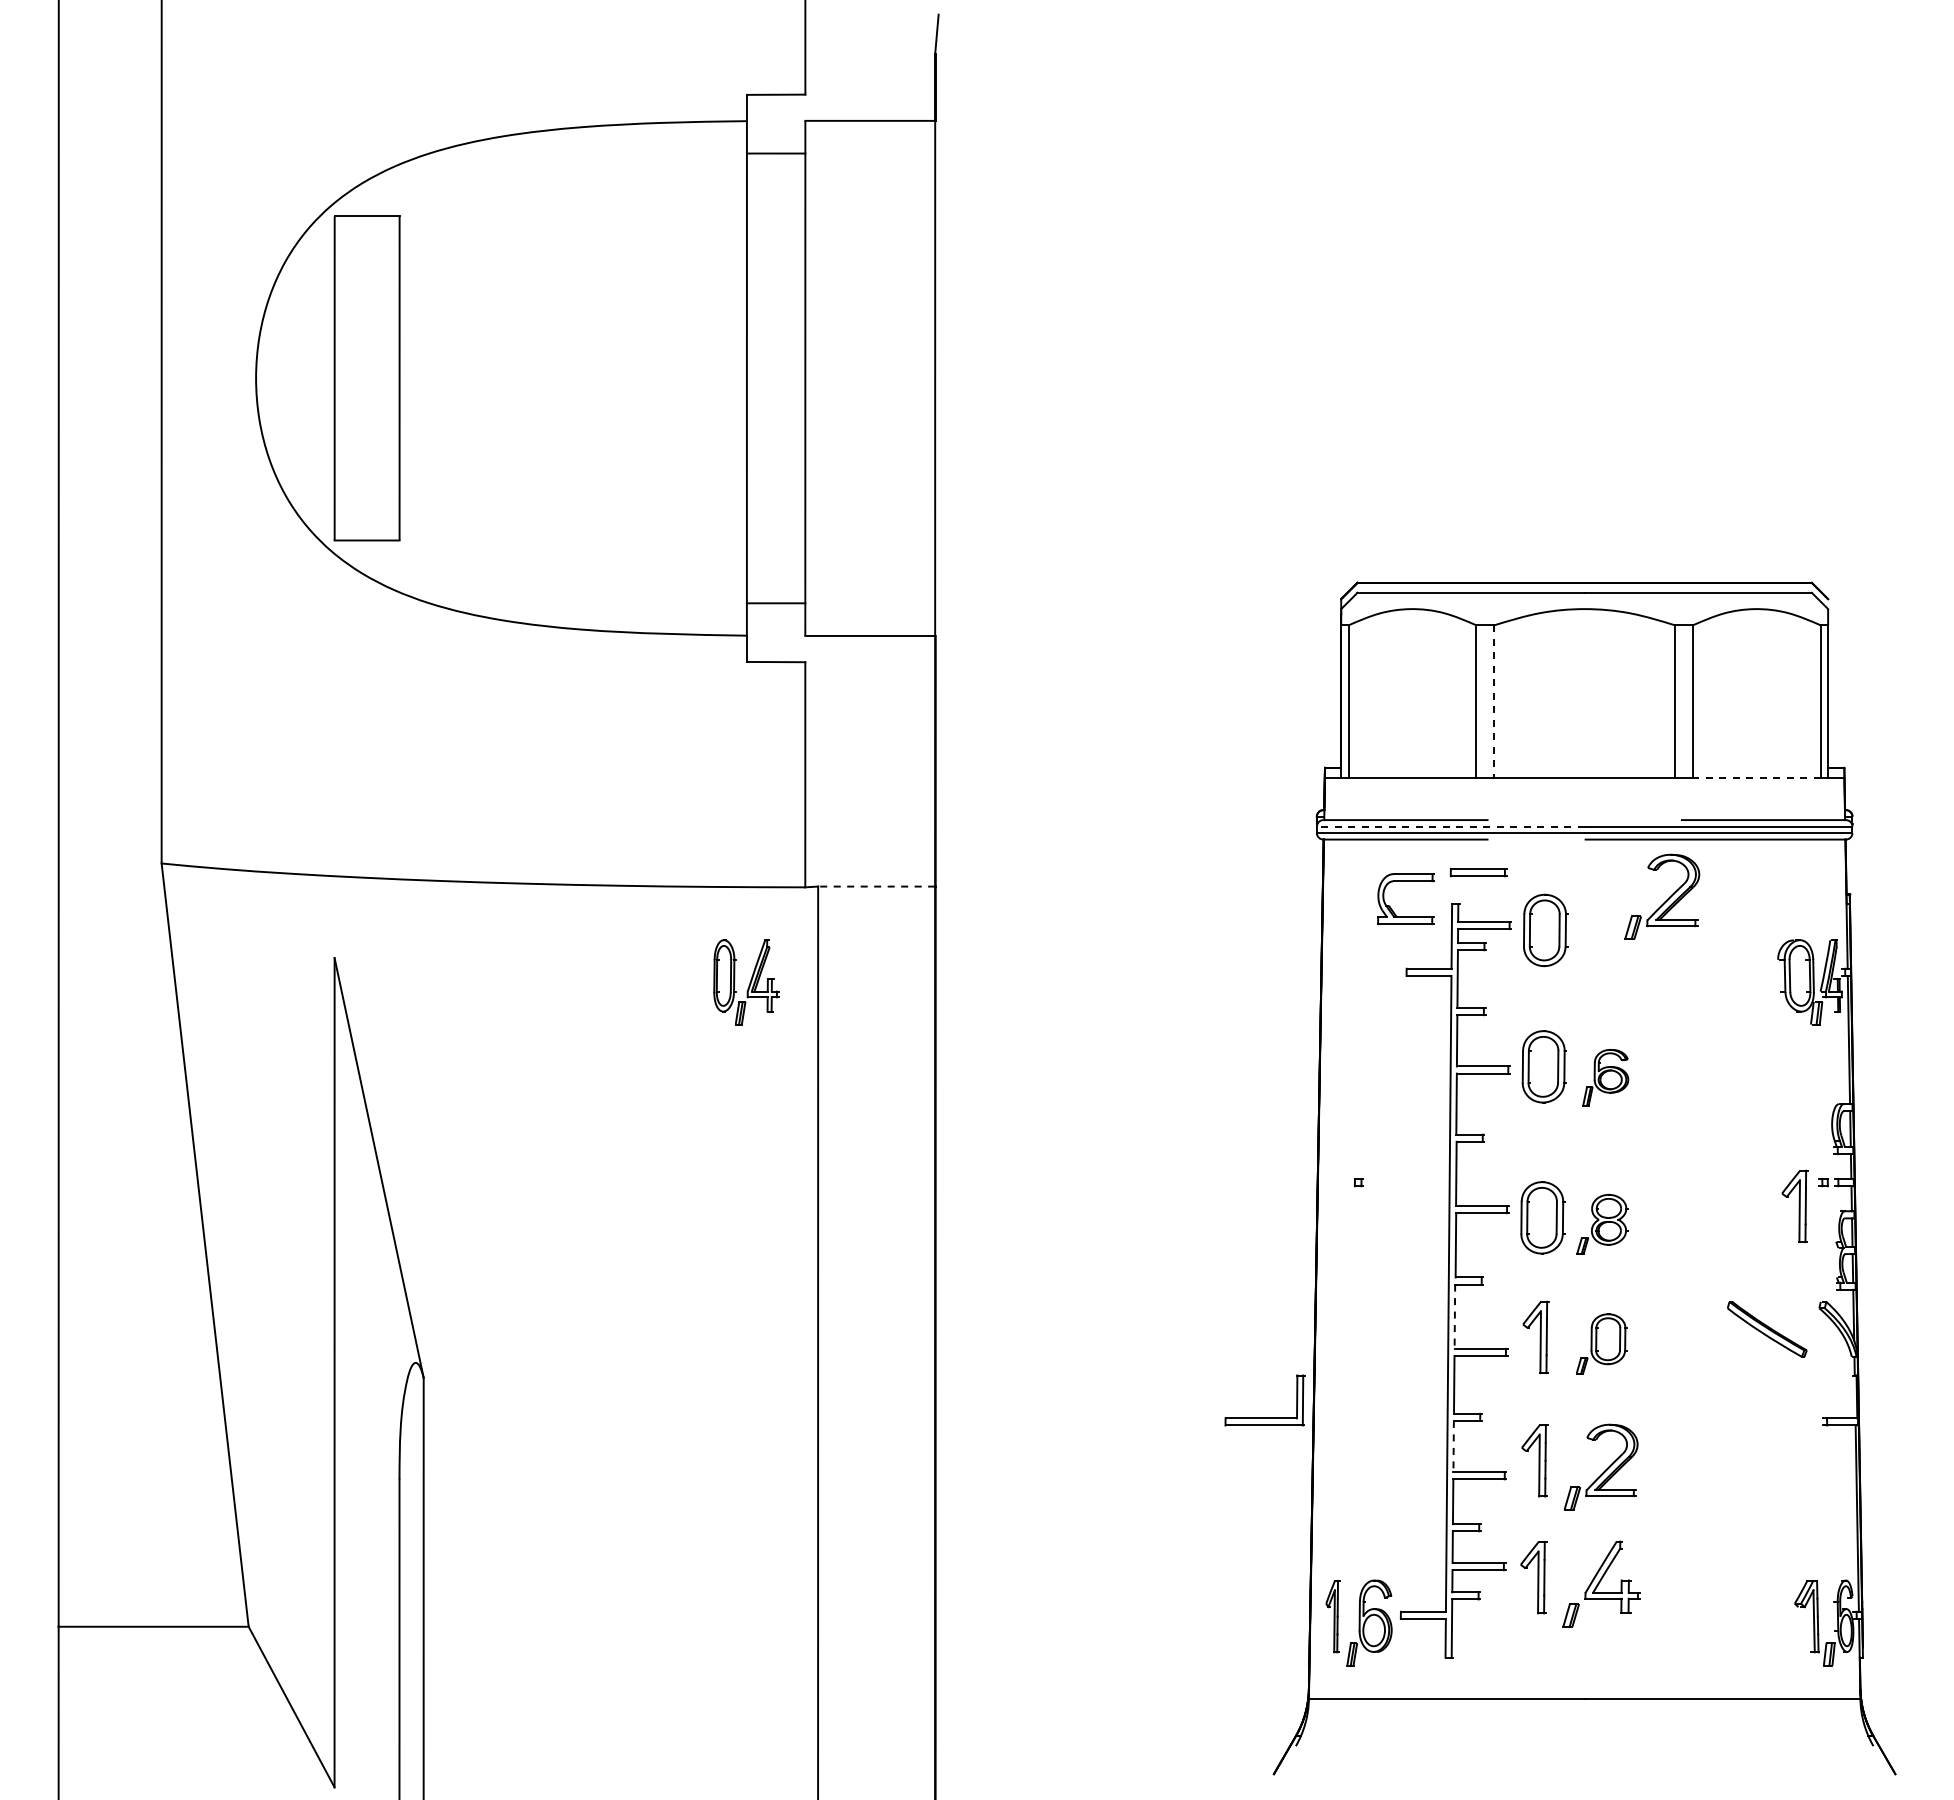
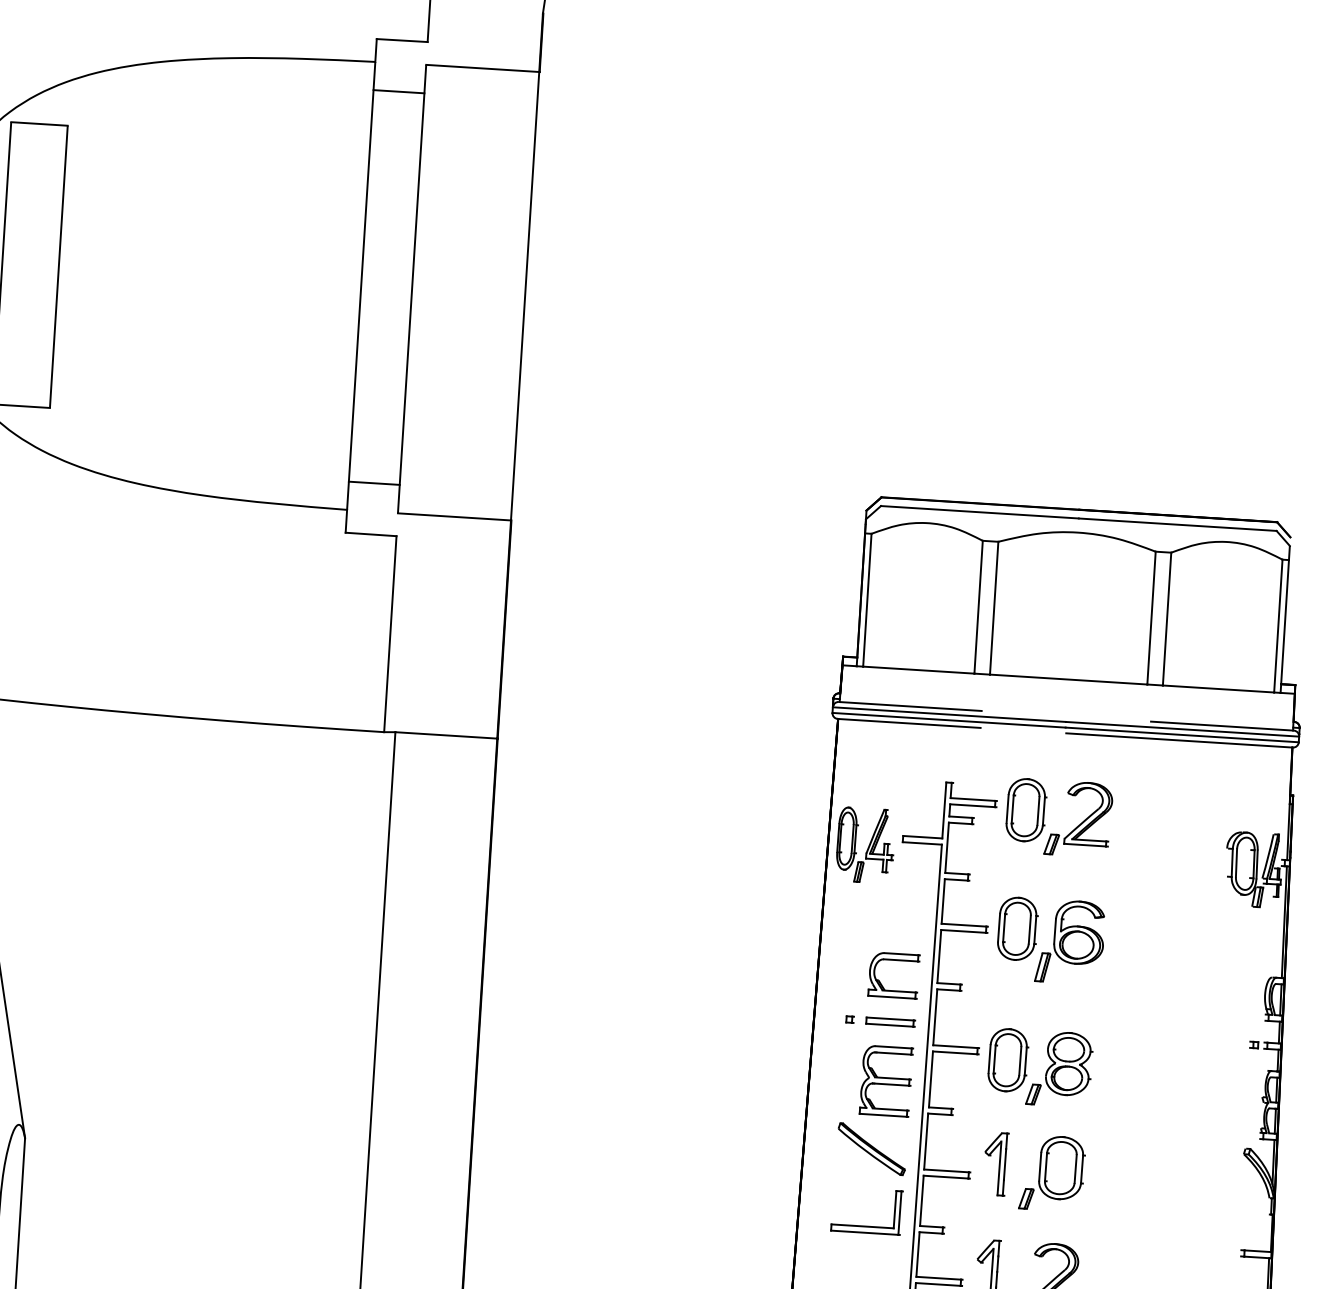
line: (1494, 702) -> (994, 608), dashed -> solid
line: (1756, 777) -> (1218, 688), dashed -> solid
line: (1450, 826) -> (949, 714), dashed -> solid
part: (1478, 872) -> (890, 1021), moved
line: (876, 886) -> (446, 735), dashed -> solid
part: (1662, 896) -> (1078, 818), moved
part: (1391, 907) -> (880, 982), moved
part: (746, 982) -> (865, 845), moved
part: (1605, 1077) -> (1070, 941), size x1.67
part: (1794, 1205) -> (1227, 1063), removed
part: (1602, 1224) -> (1059, 1069), size x1.43
part: (1404, 1250) -> (885, 1081), added
line: (1454, 1317) -> (925, 1142), dashed -> solid
part: (1767, 1329) -> (872, 1149), moved
part: (1601, 1343) -> (1052, 1172), size x1.43
part: (1264, 1417) -> (865, 1225), moved
line: (1453, 1446) -> (917, 1254), dashed -> solid

